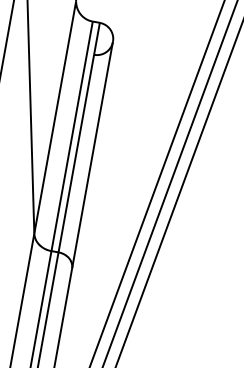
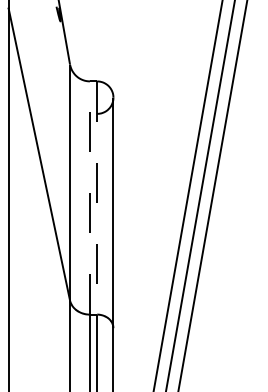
line: (72, 135) -> (90, 197), solid -> dashed
line: (79, 137) -> (97, 197), solid -> dashed

